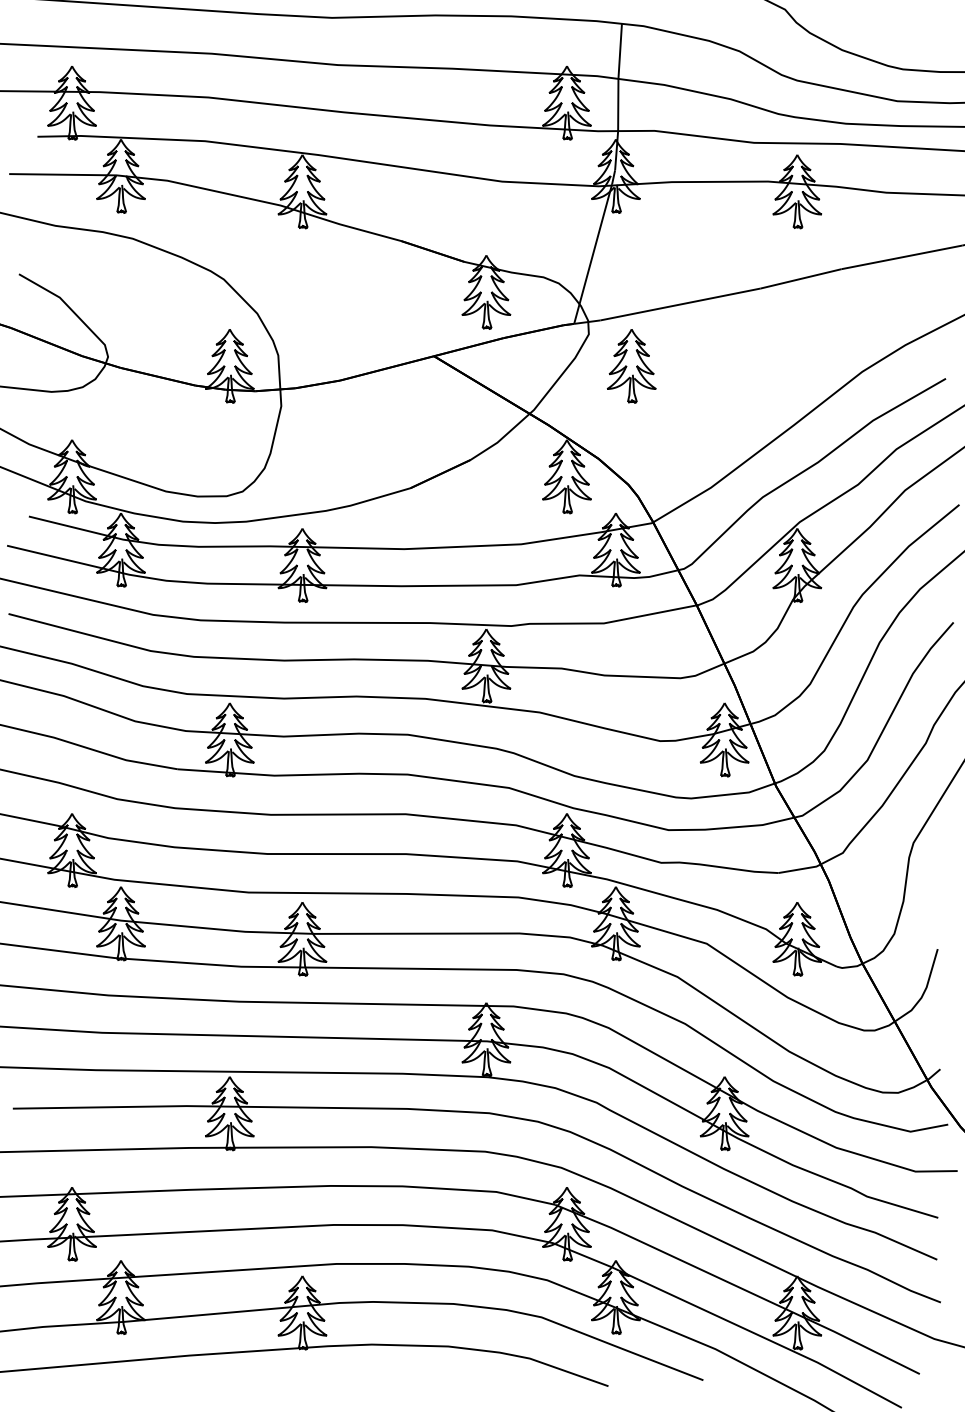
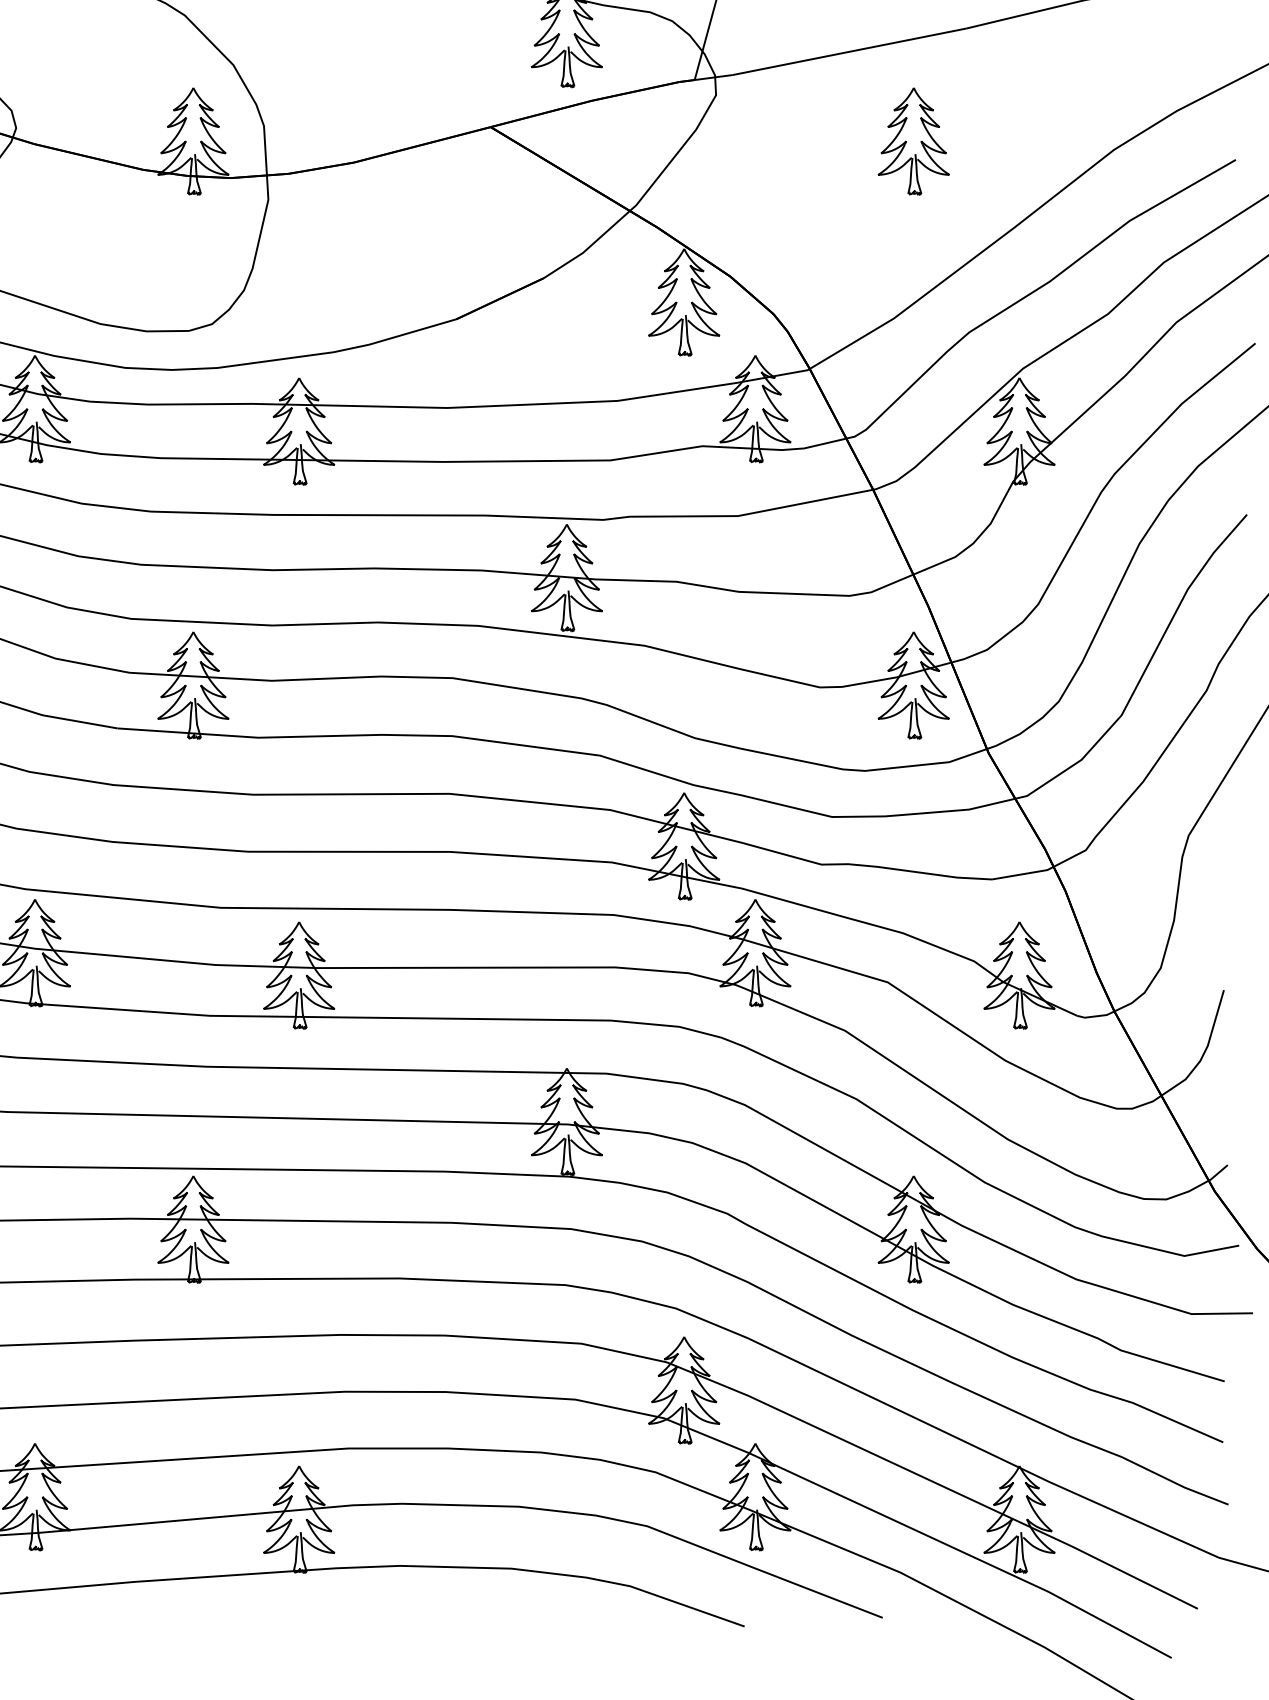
part: (631, 366) -> (913, 142), moved

